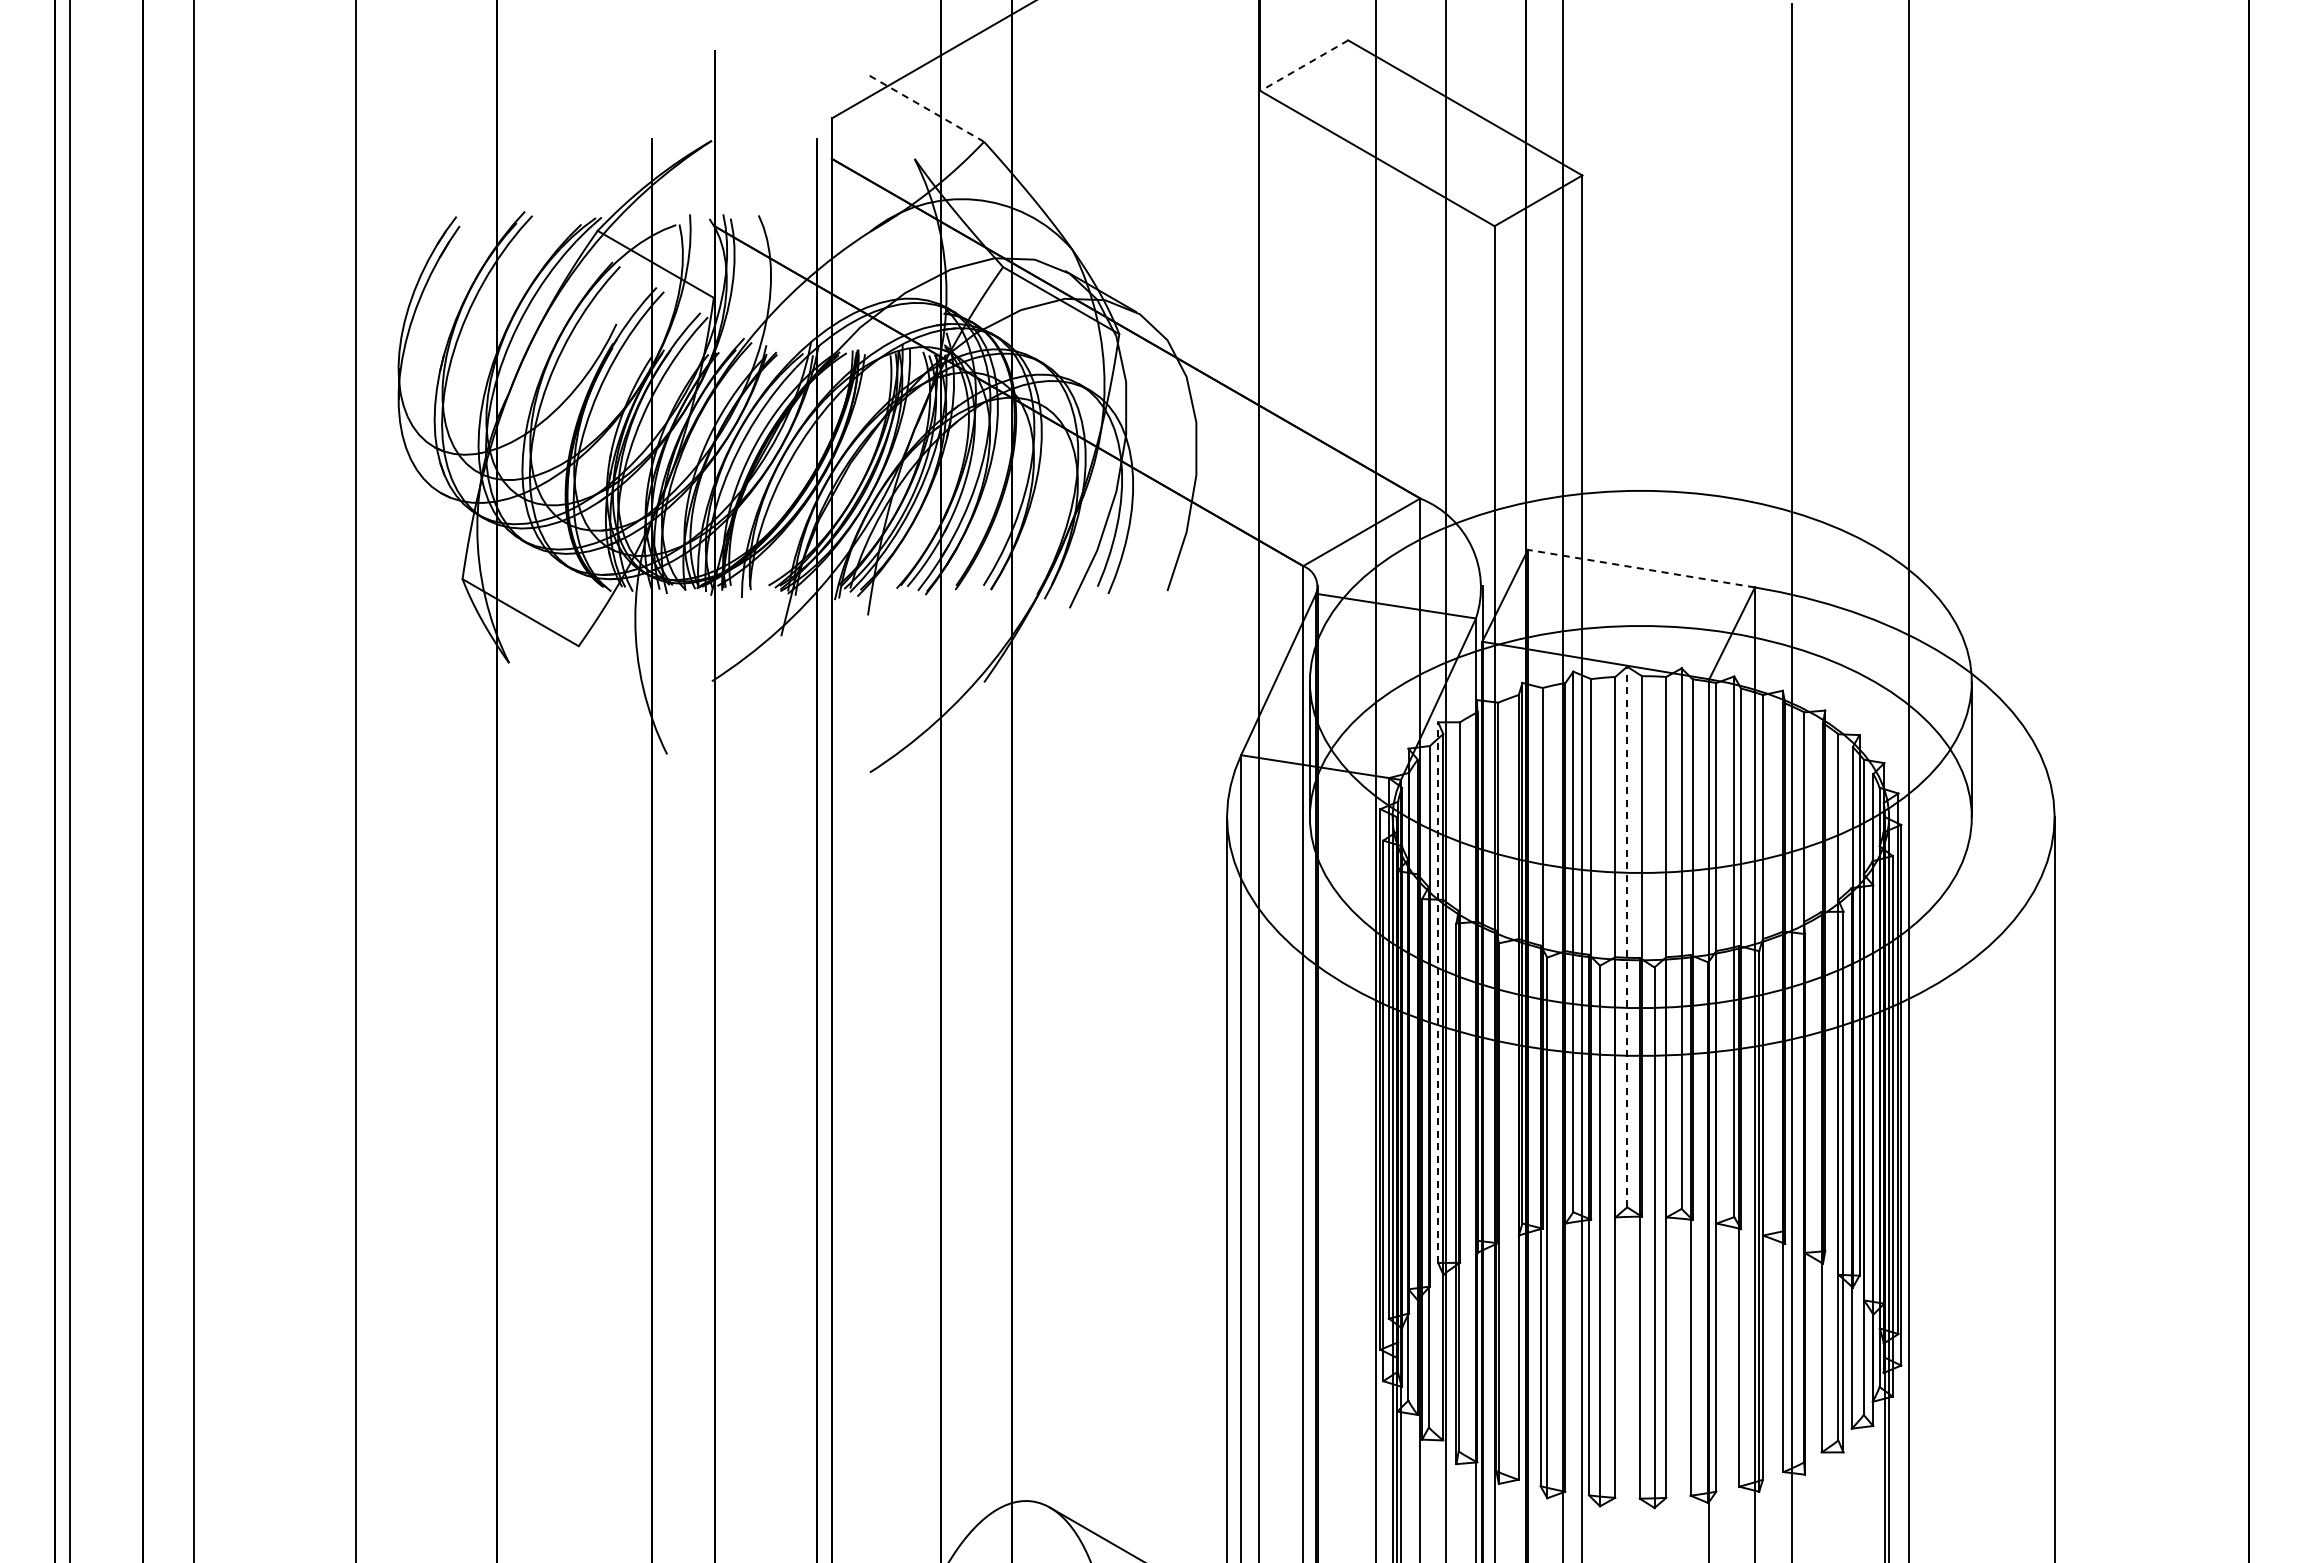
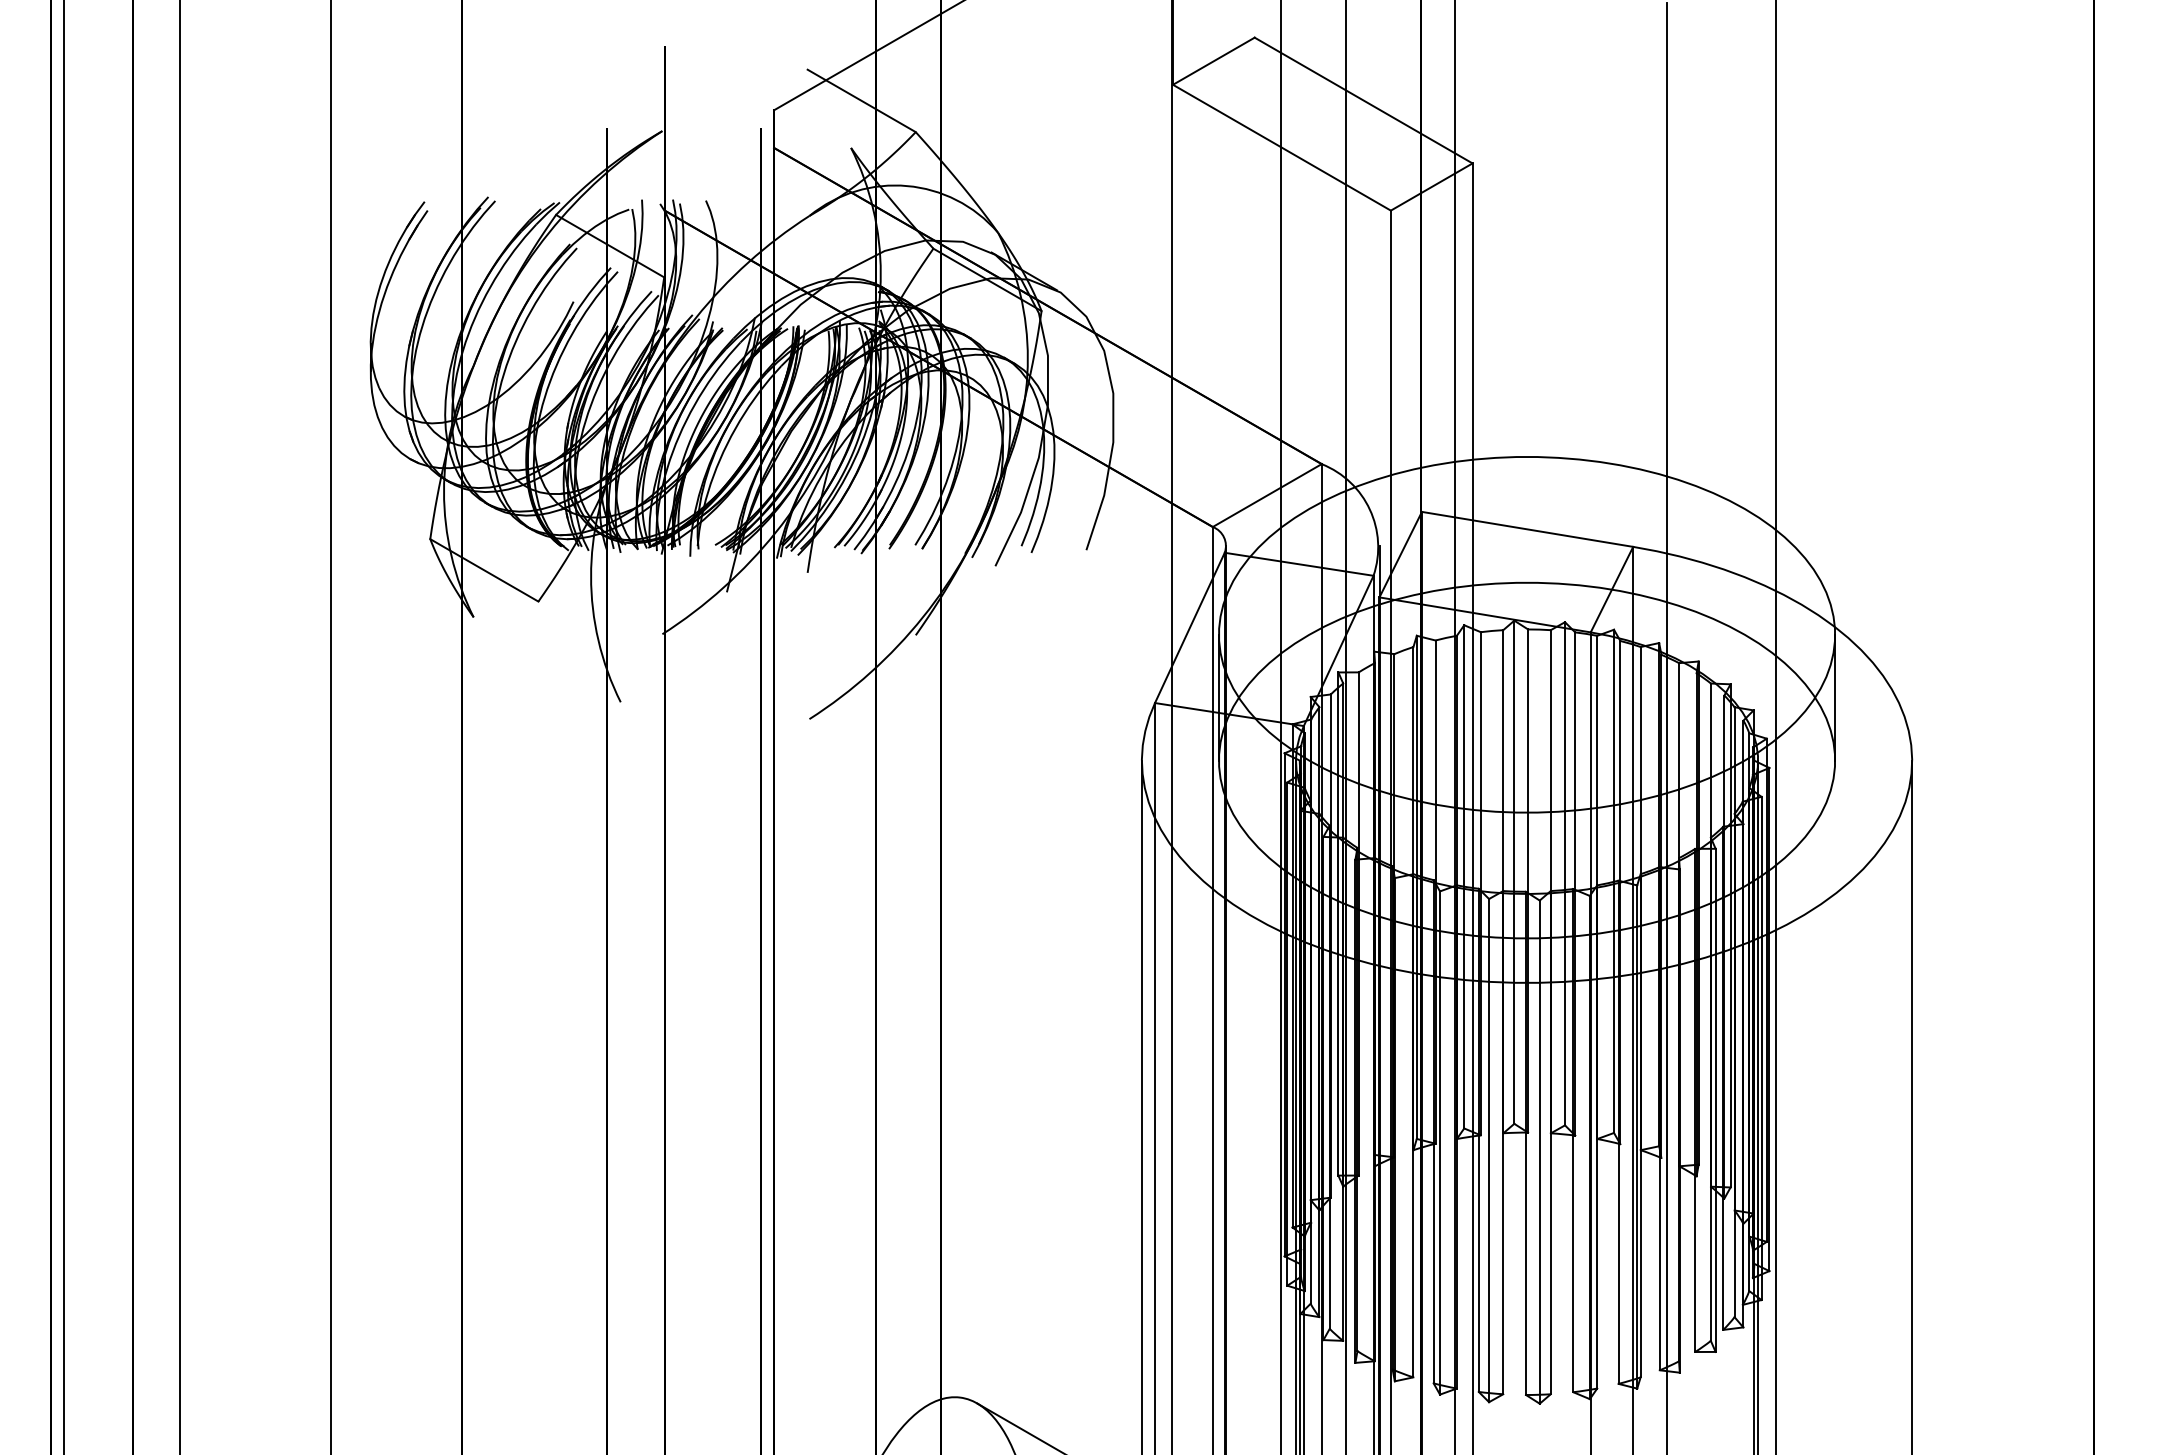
line: (1304, 65) -> (1213, 61), dashed -> solid
line: (925, 108) -> (861, 101), dashed -> solid
line: (1640, 568) -> (1526, 529), dashed -> solid
line: (1627, 936) -> (1514, 871), dashed -> solid
line: (1438, 992) -> (1338, 923), dashed -> solid

